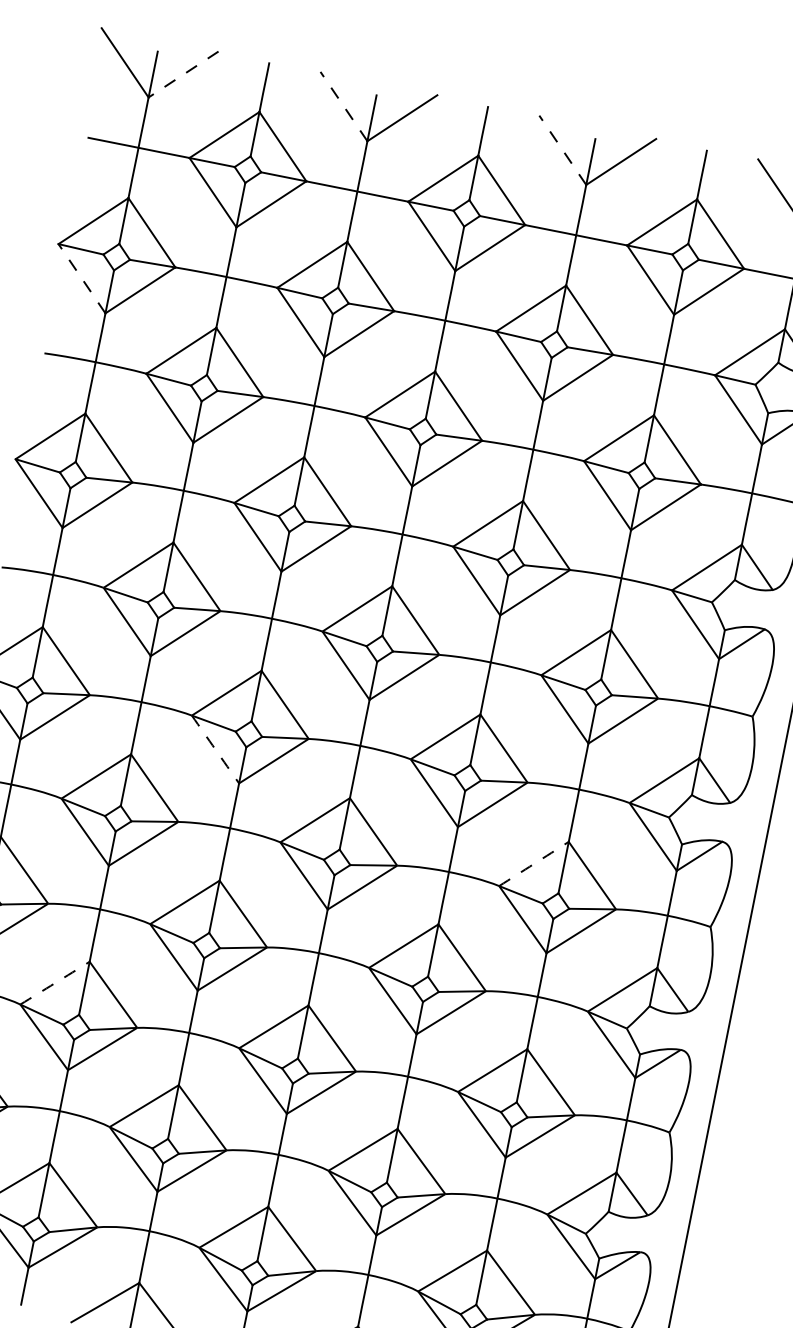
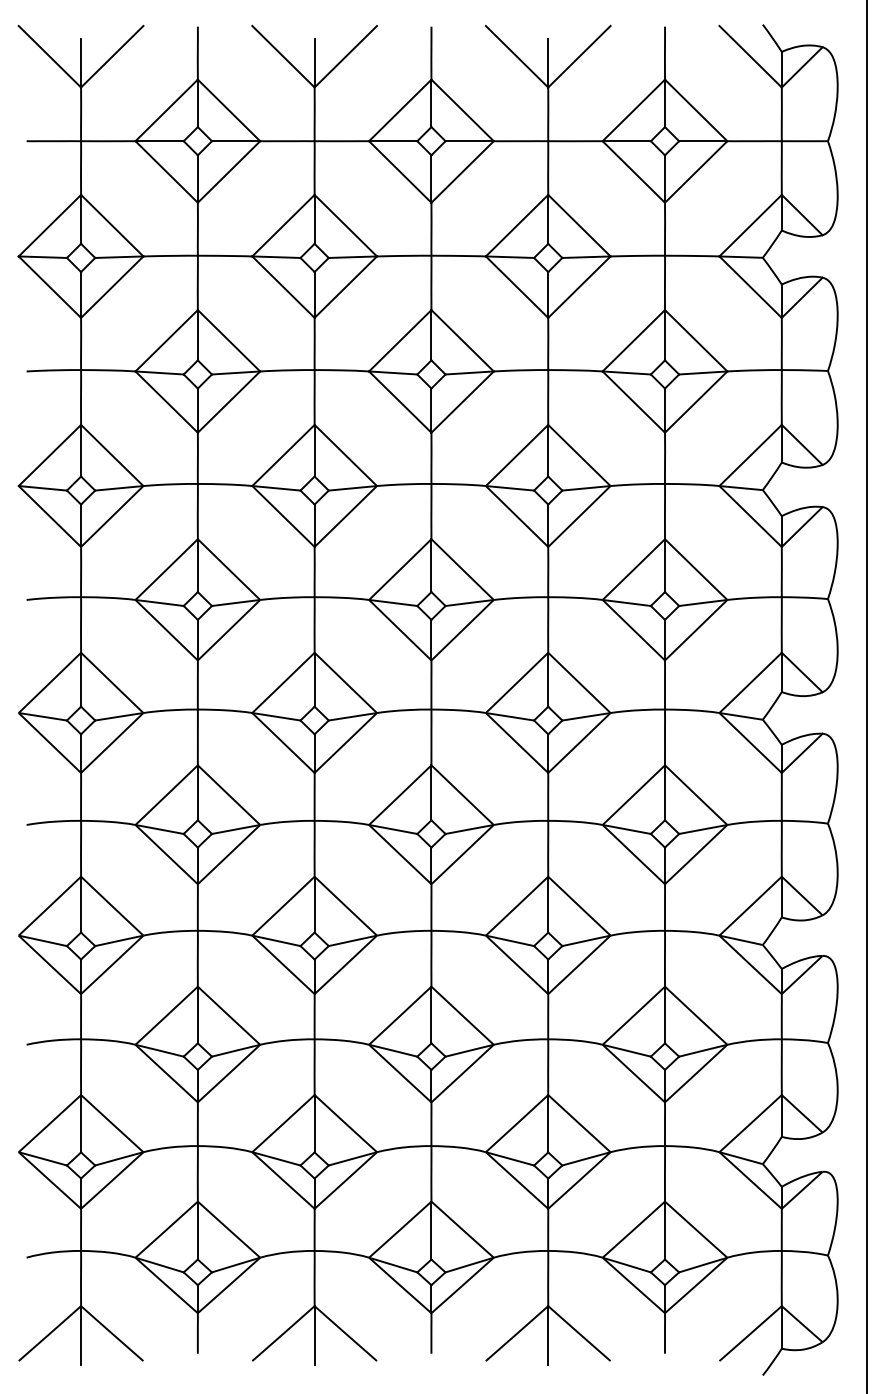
line: (183, 74) -> (112, 56), dashed -> solid
line: (344, 106) -> (283, 56), dashed -> solid
line: (563, 150) -> (517, 56), dashed -> solid
line: (81, 278) -> (49, 287), dashed -> solid
arc: (215, 749) -> (283, 743), dashed -> solid
arc: (533, 864) -> (633, 795), dashed -> solid
arc: (54, 982) -> (166, 1015), dashed -> solid

